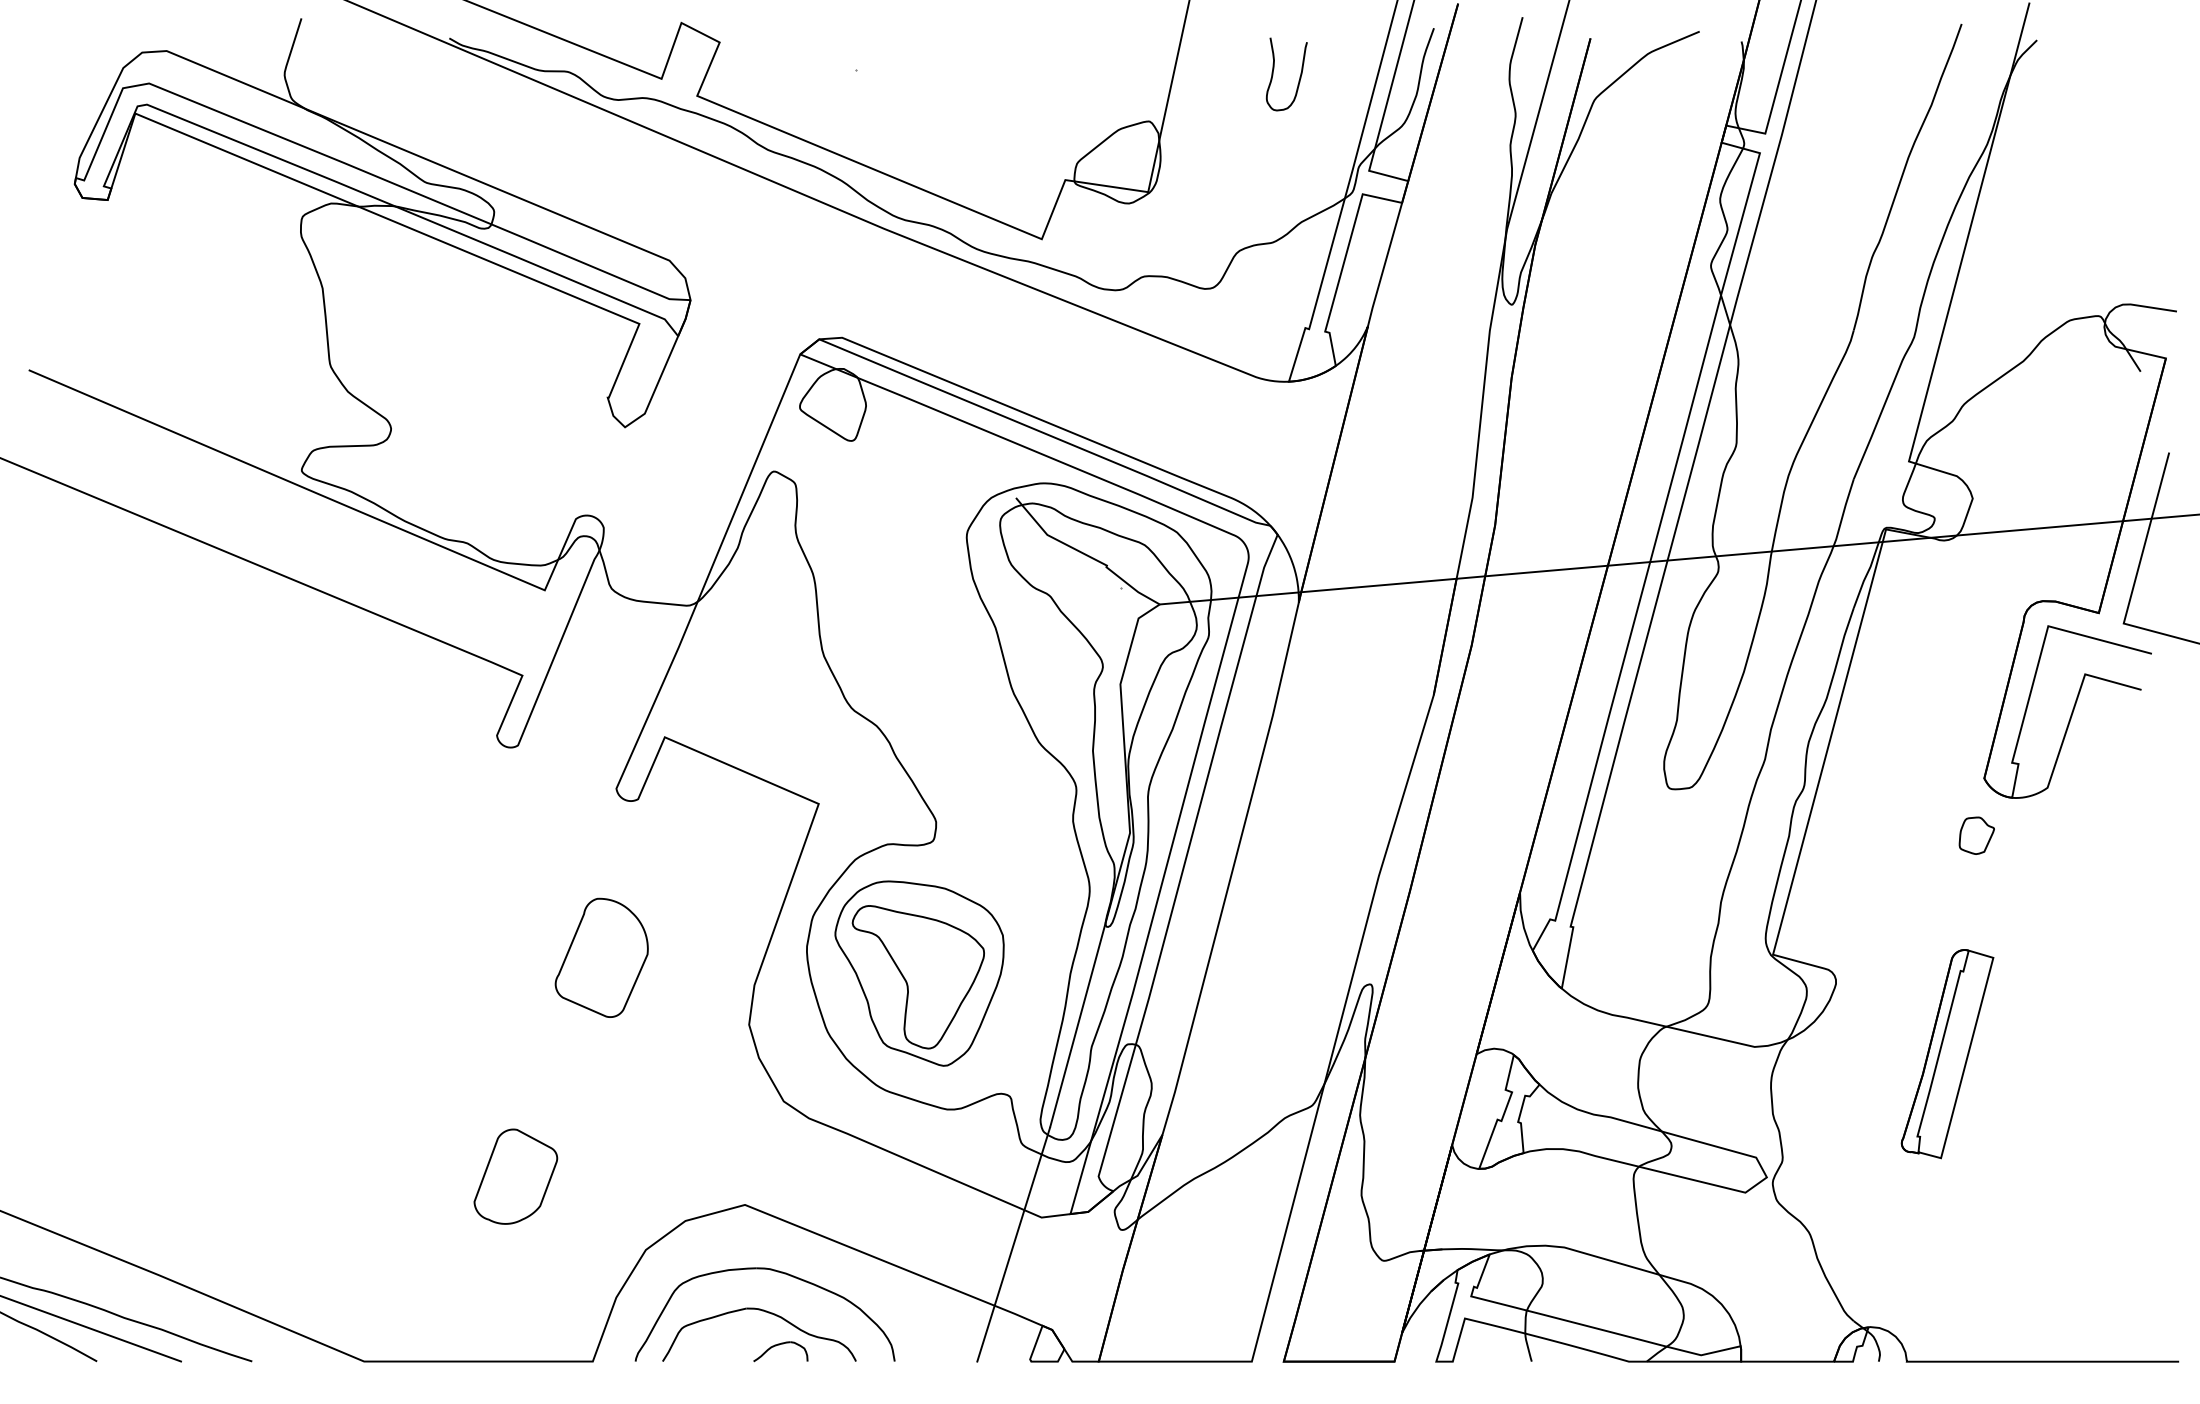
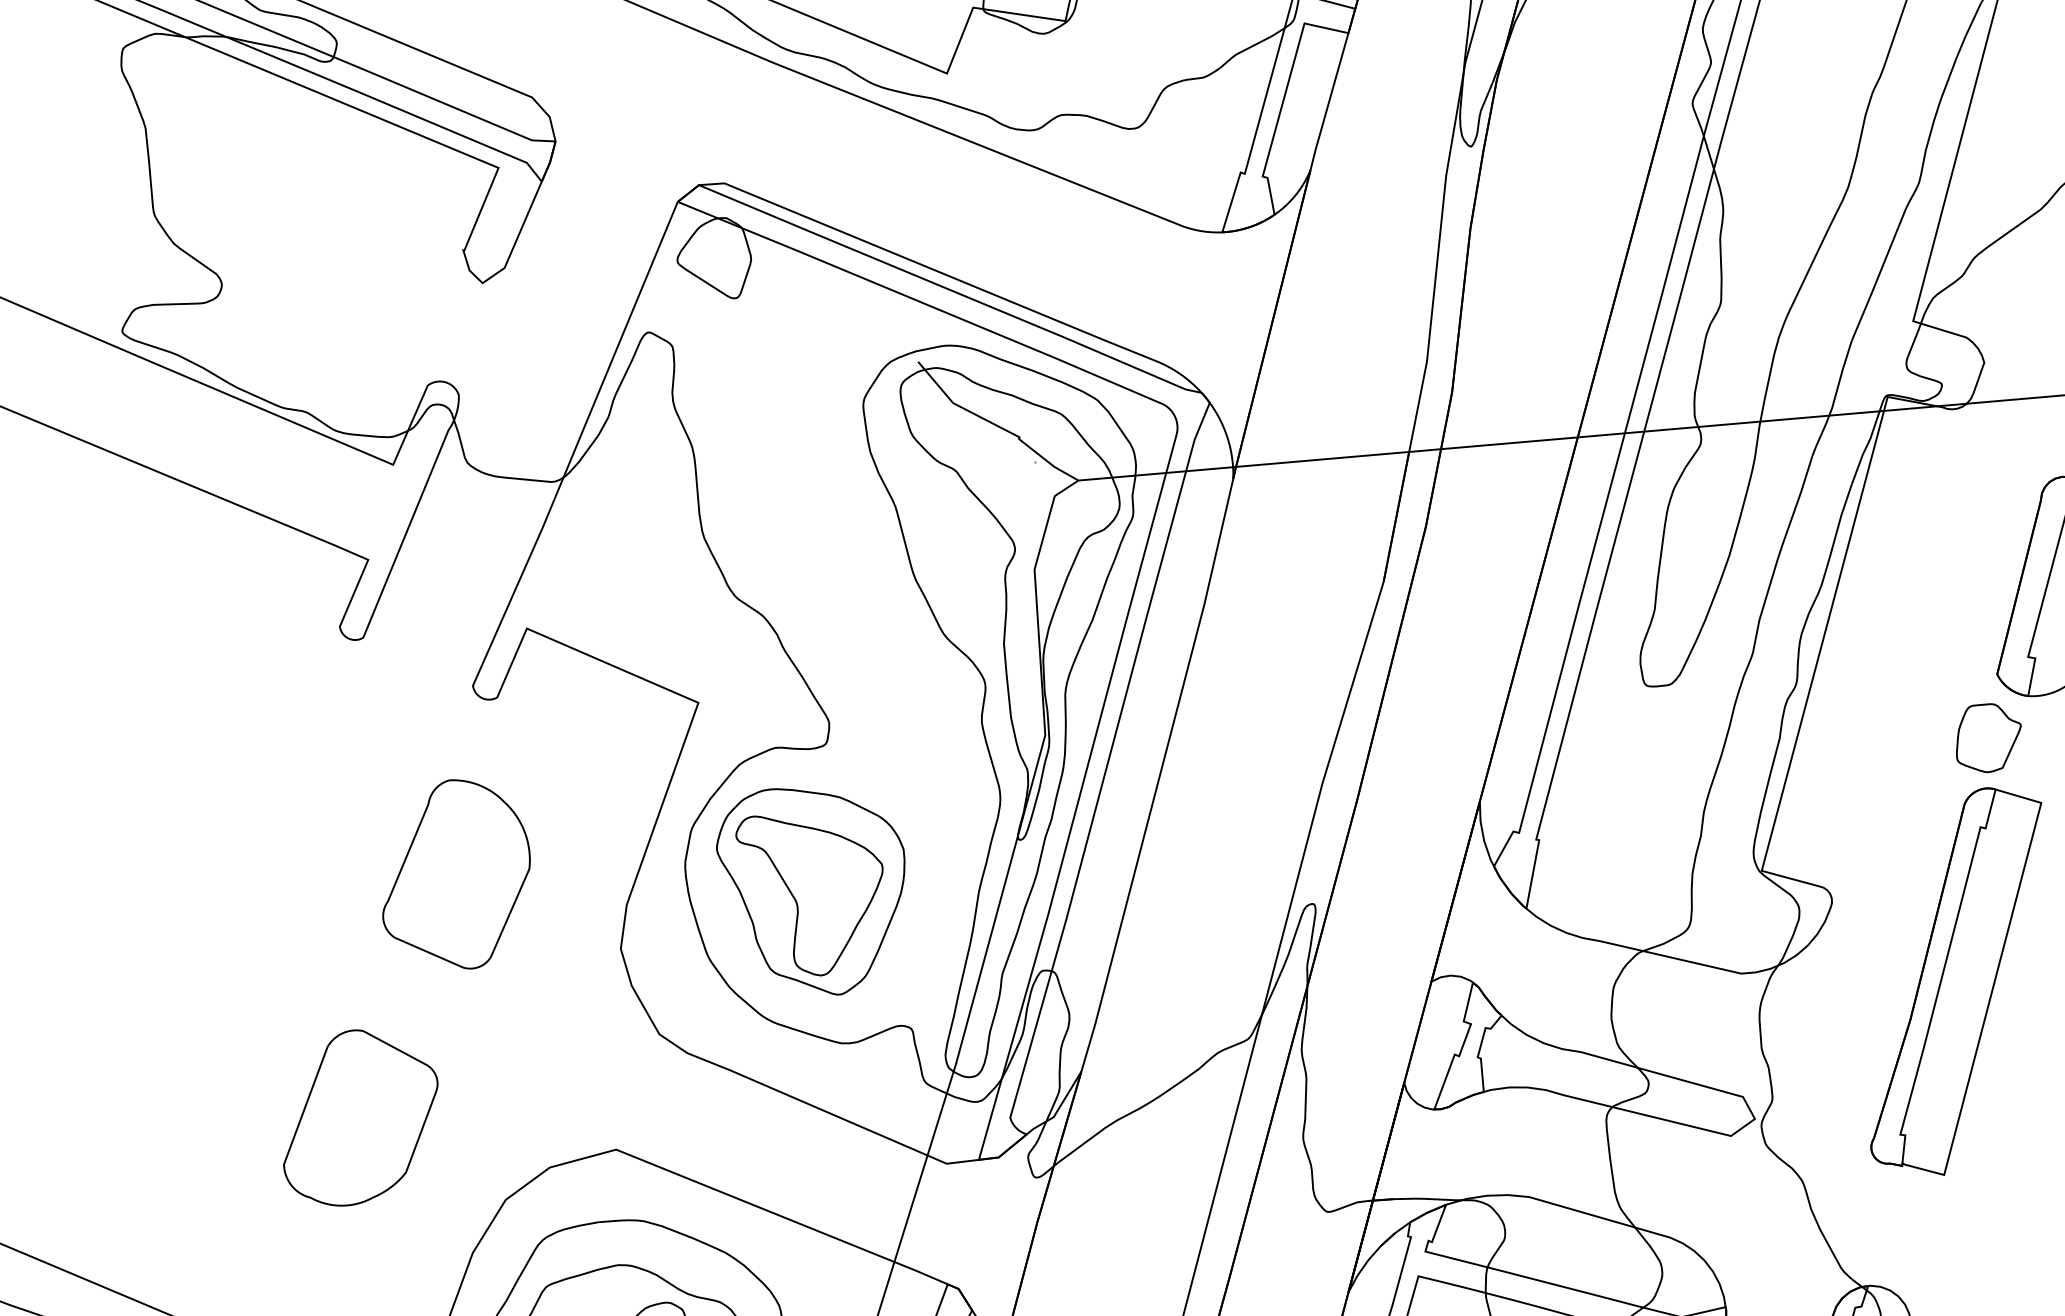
part: (1976, 835) -> (1988, 738), size x1.67
part: (601, 957) -> (456, 873), size x1.43
part: (1947, 1053) -> (1956, 980), size x1.67
part: (515, 1176) -> (360, 1117), size x1.67

